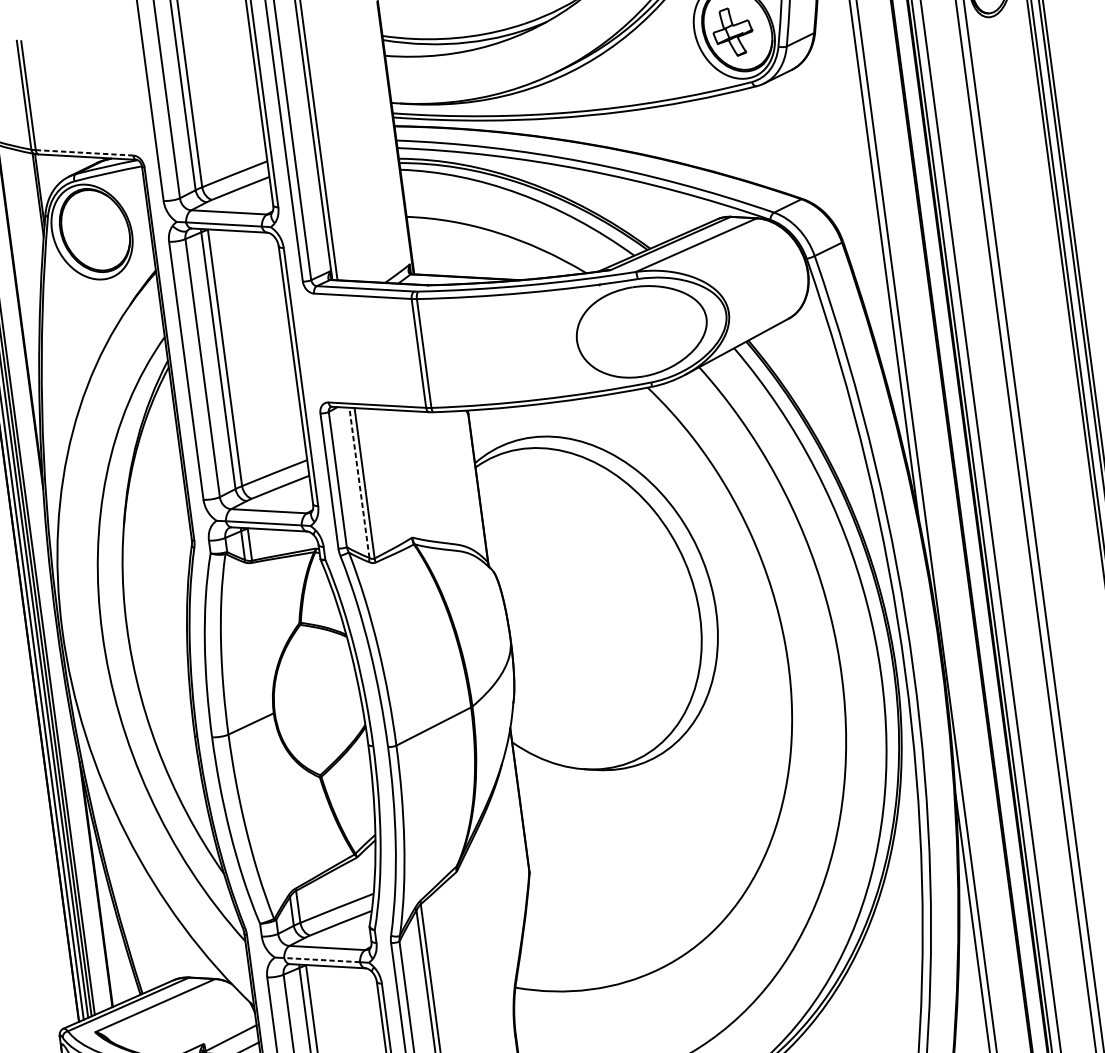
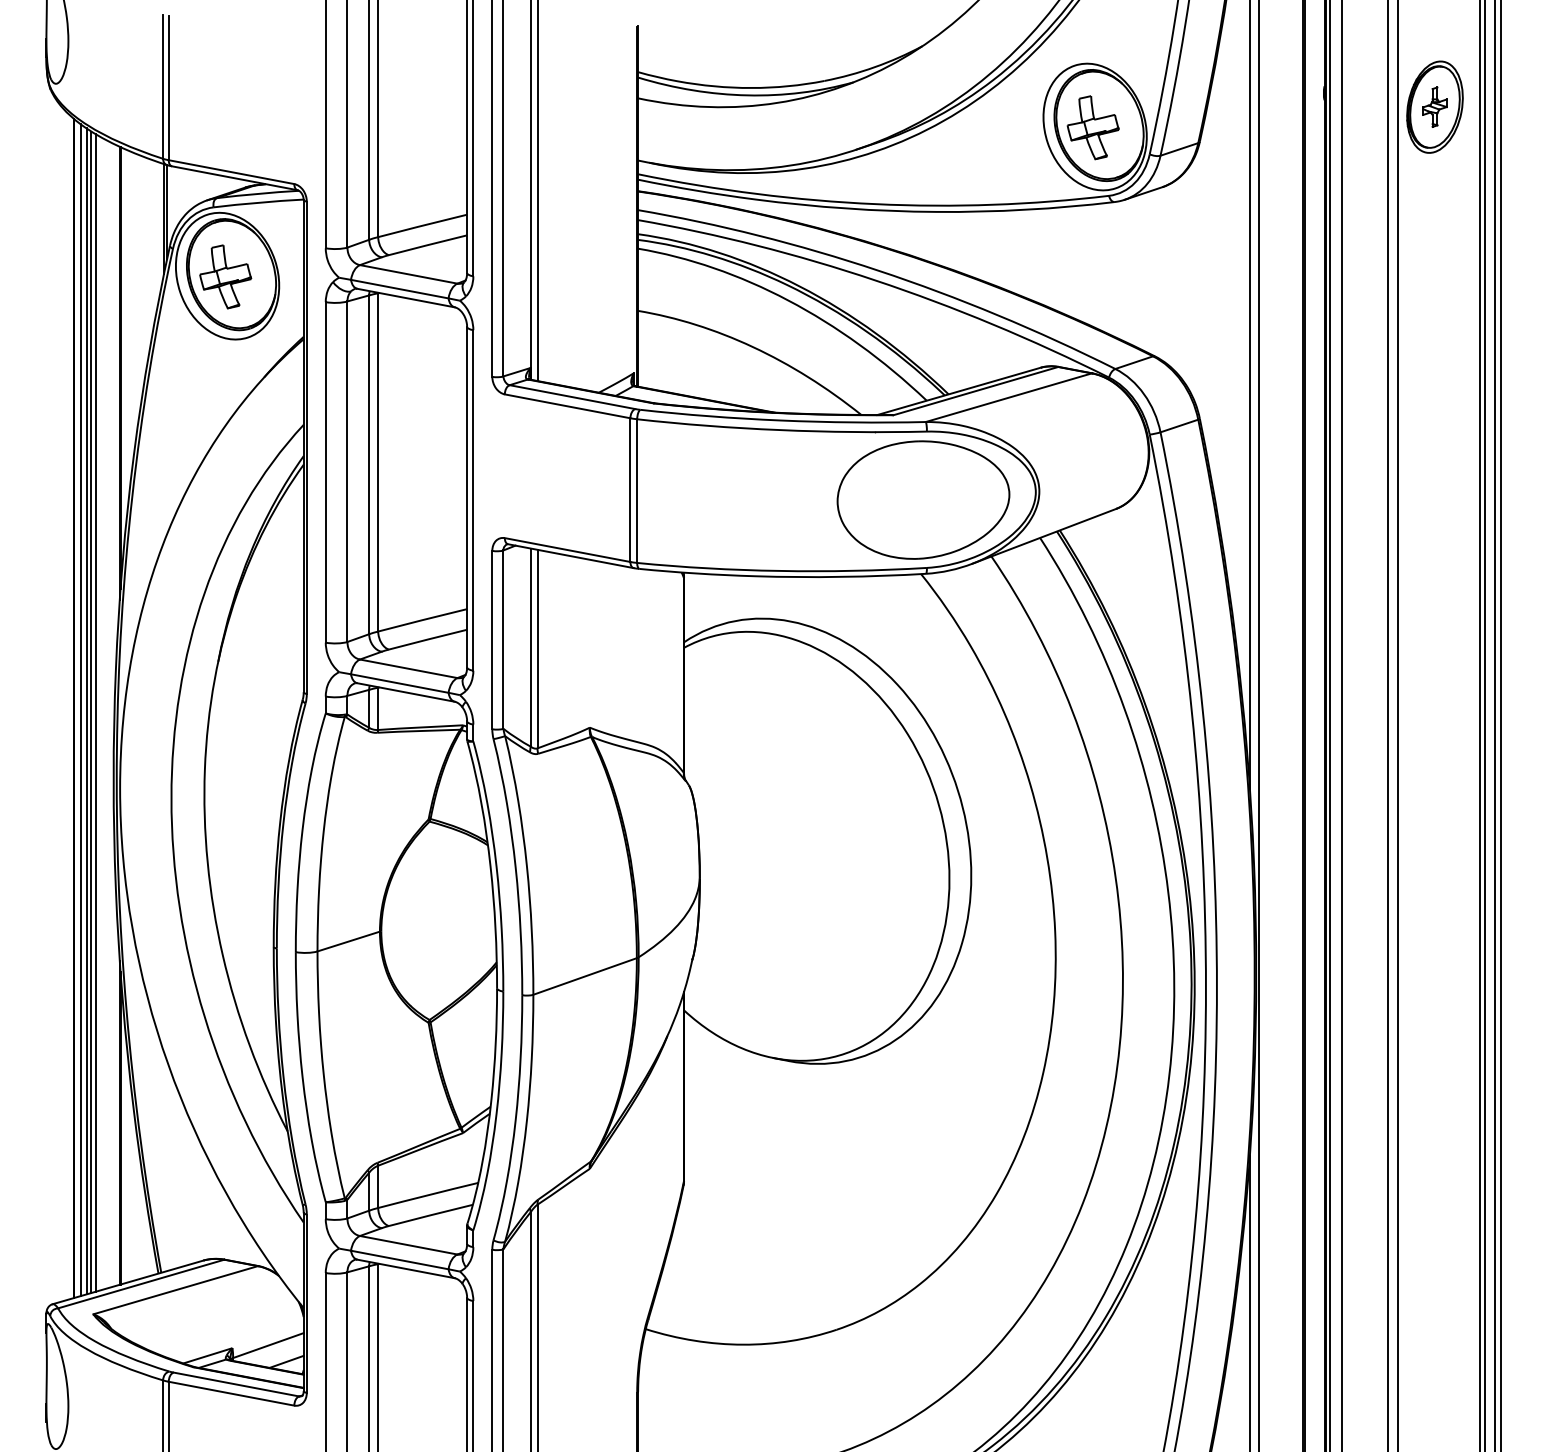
line: (84, 153) -> (231, 172), dashed -> solid
part: (90, 232) -> (225, 276), added
line: (359, 482) -> (530, 647), dashed -> solid
line: (321, 960) -> (399, 1260), dashed -> solid

